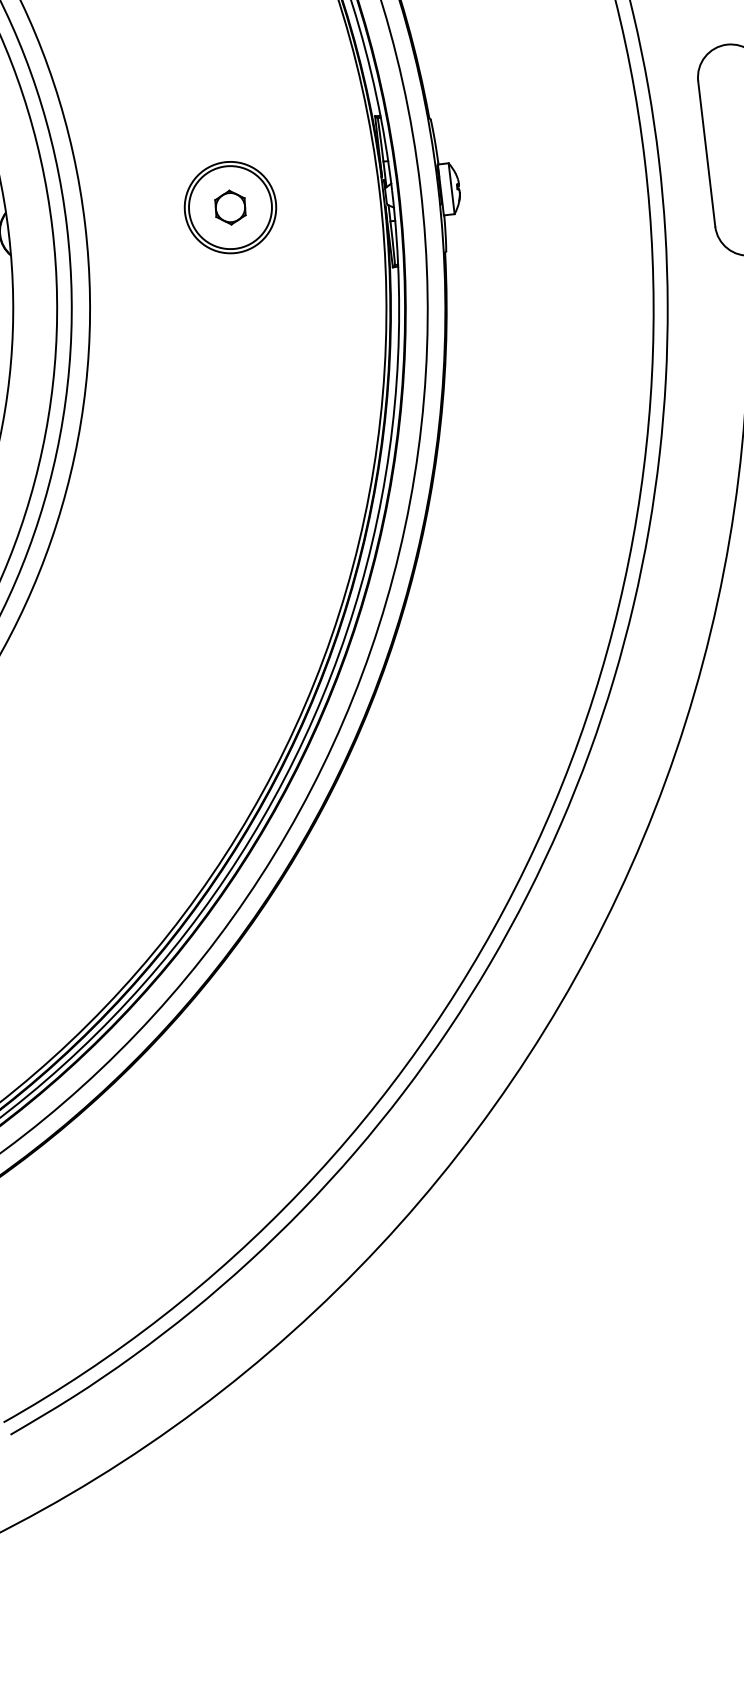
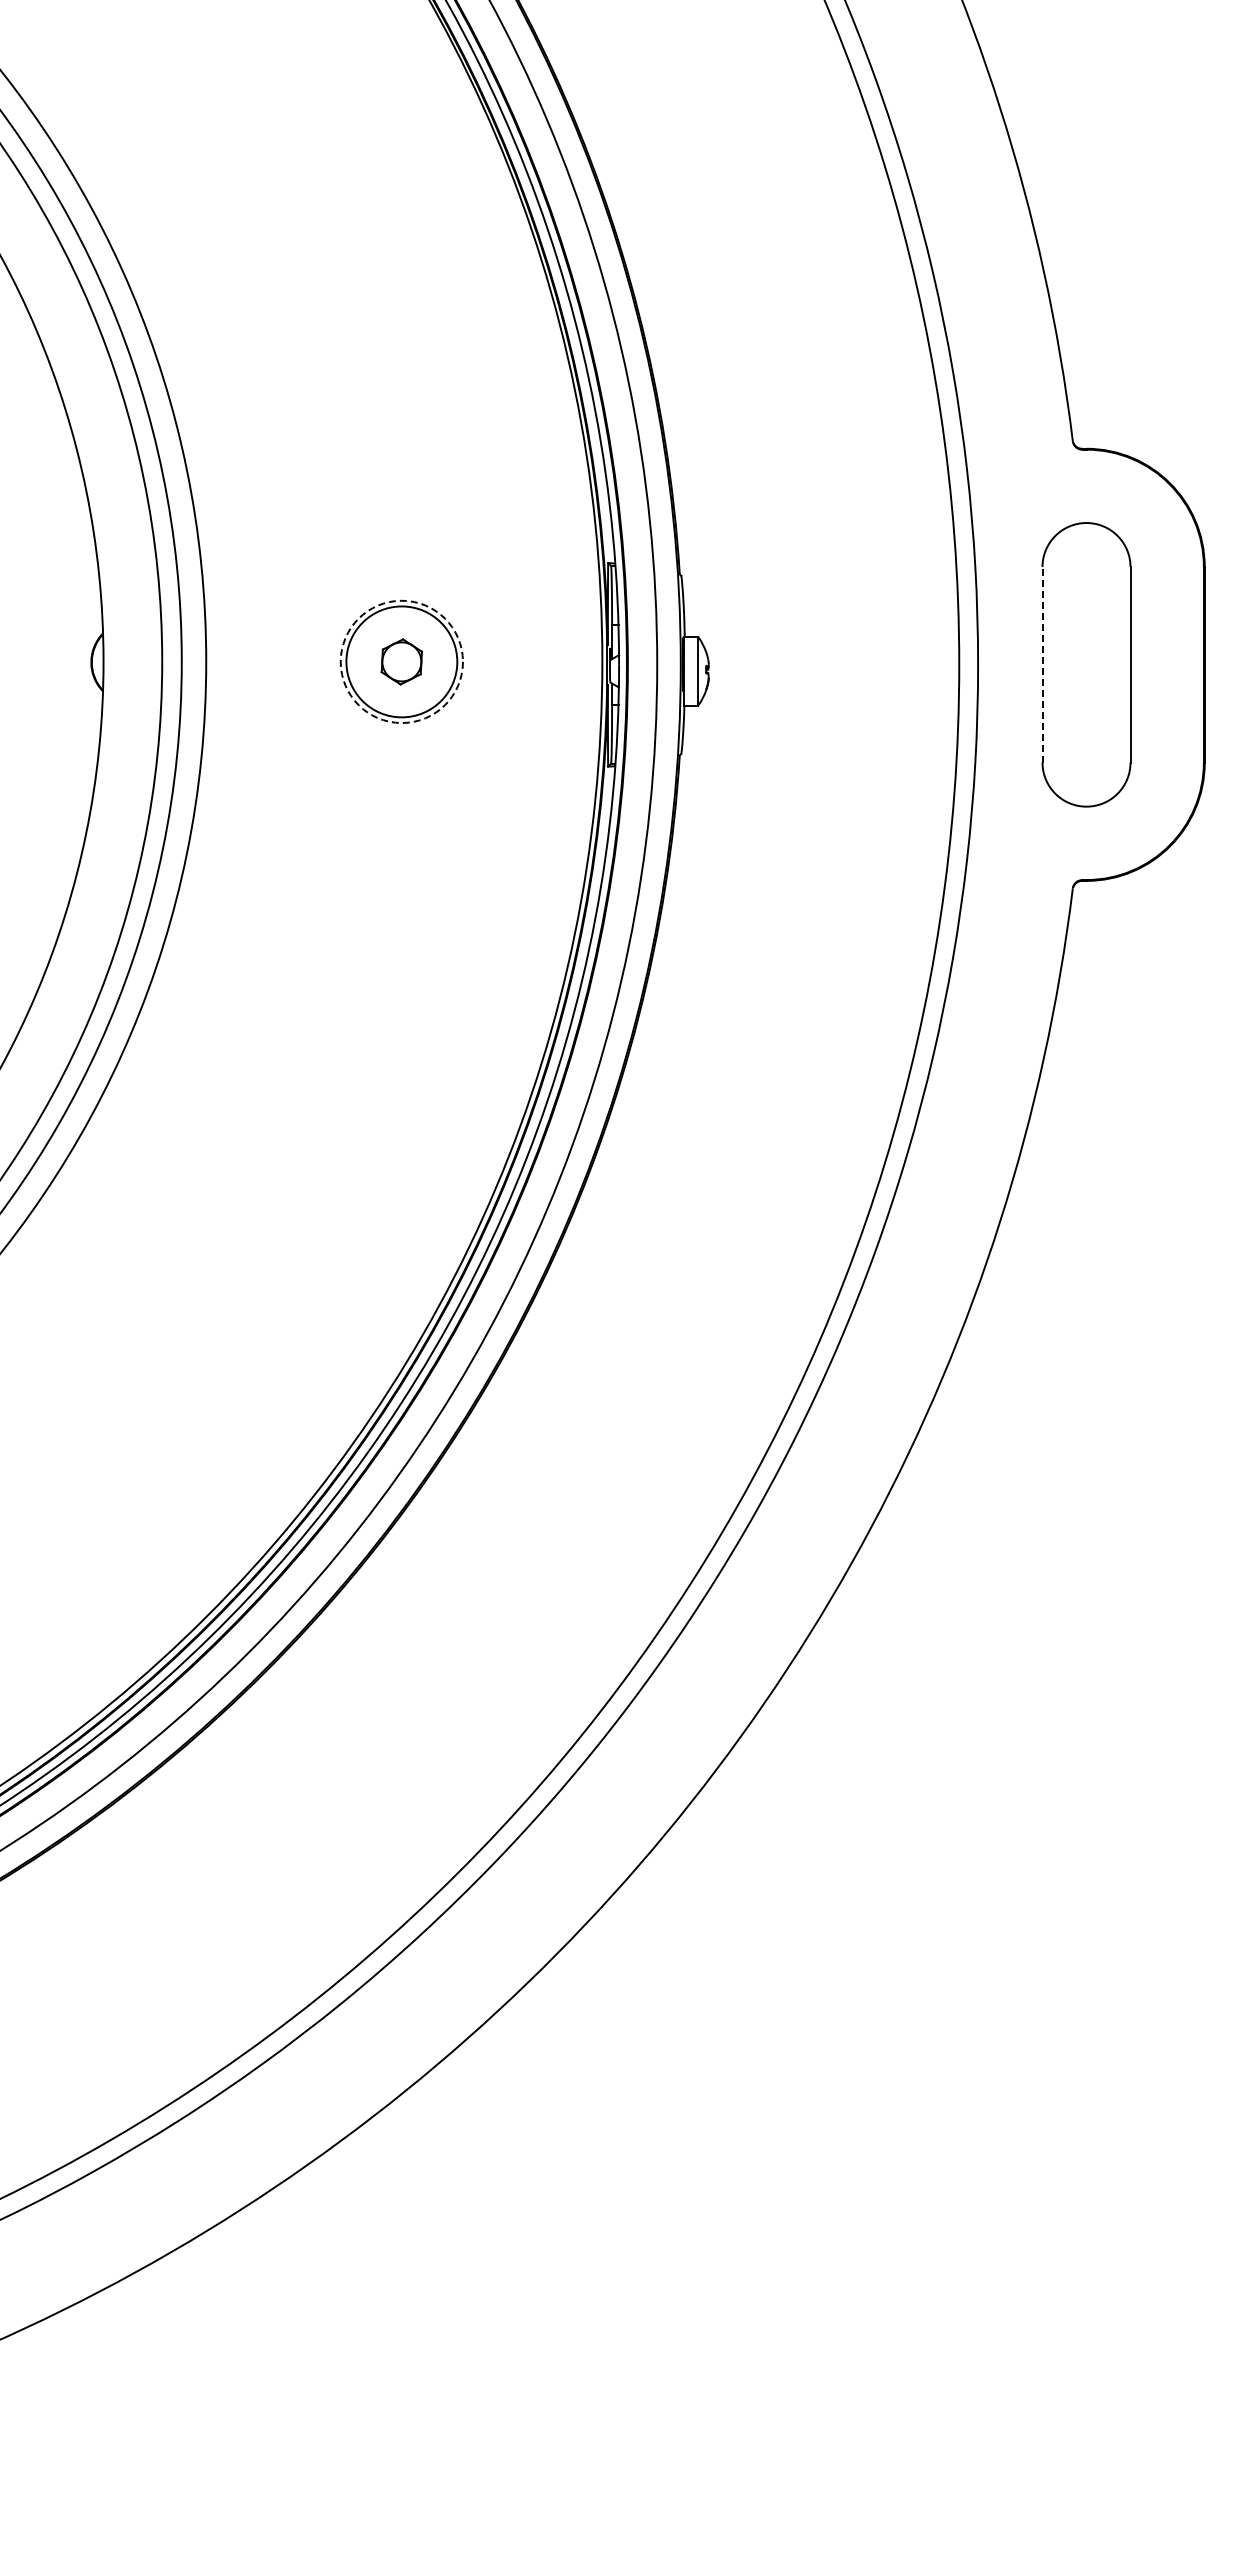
line: (706, 153) -> (1042, 664), solid -> dashed
circle: (230, 207) -> (401, 661), solid -> dashed

